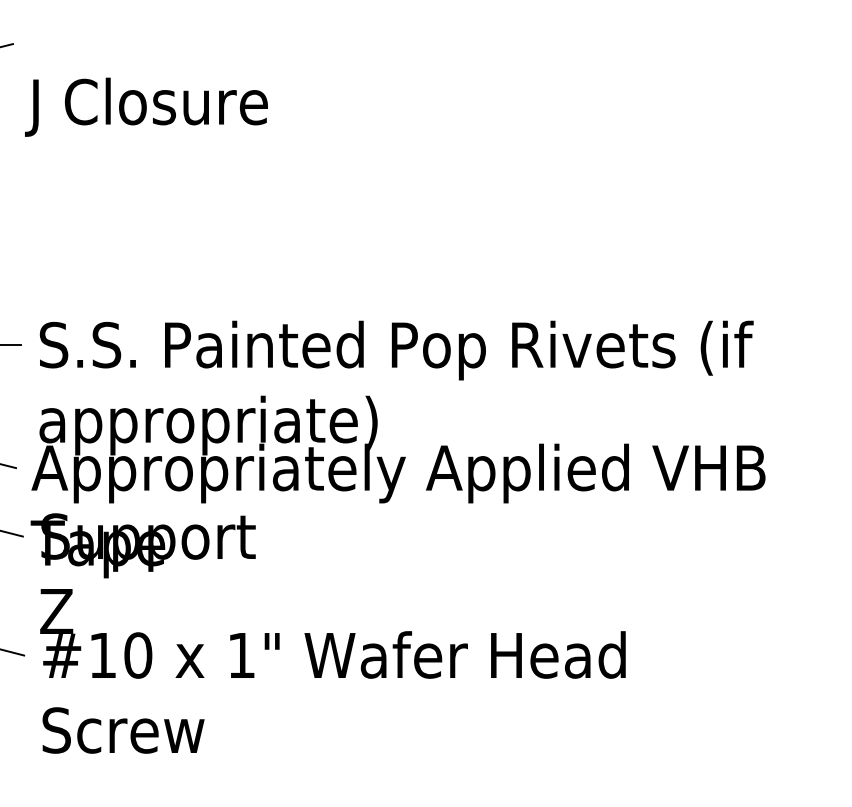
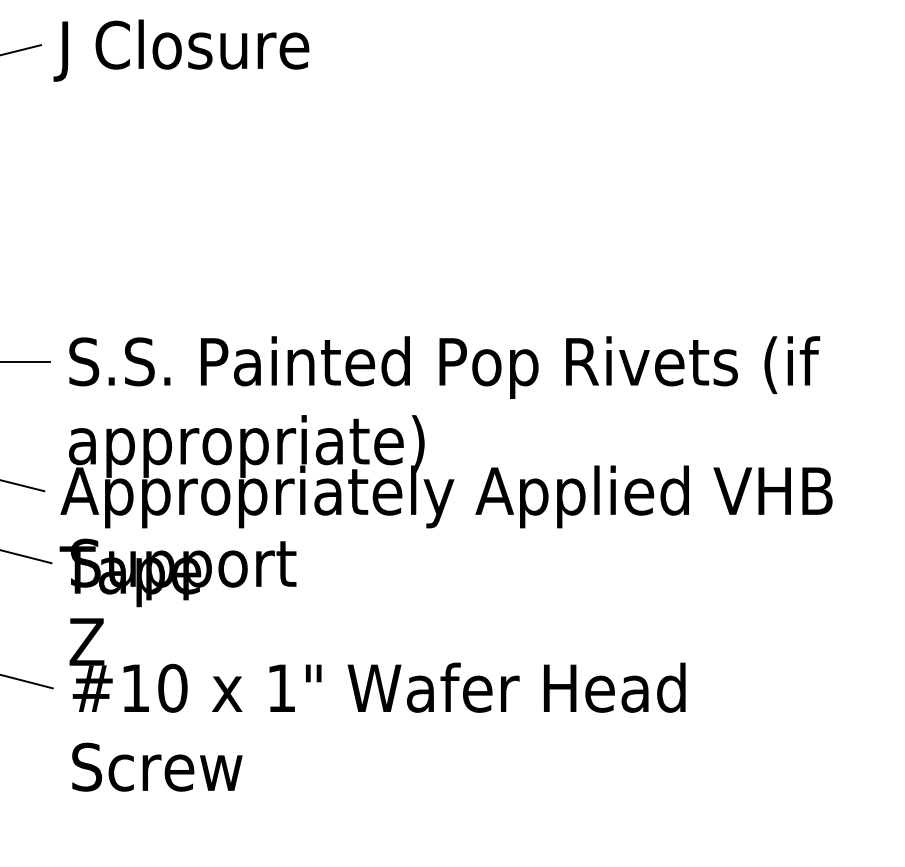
text: (146, 107) -> (181, 50), moved

